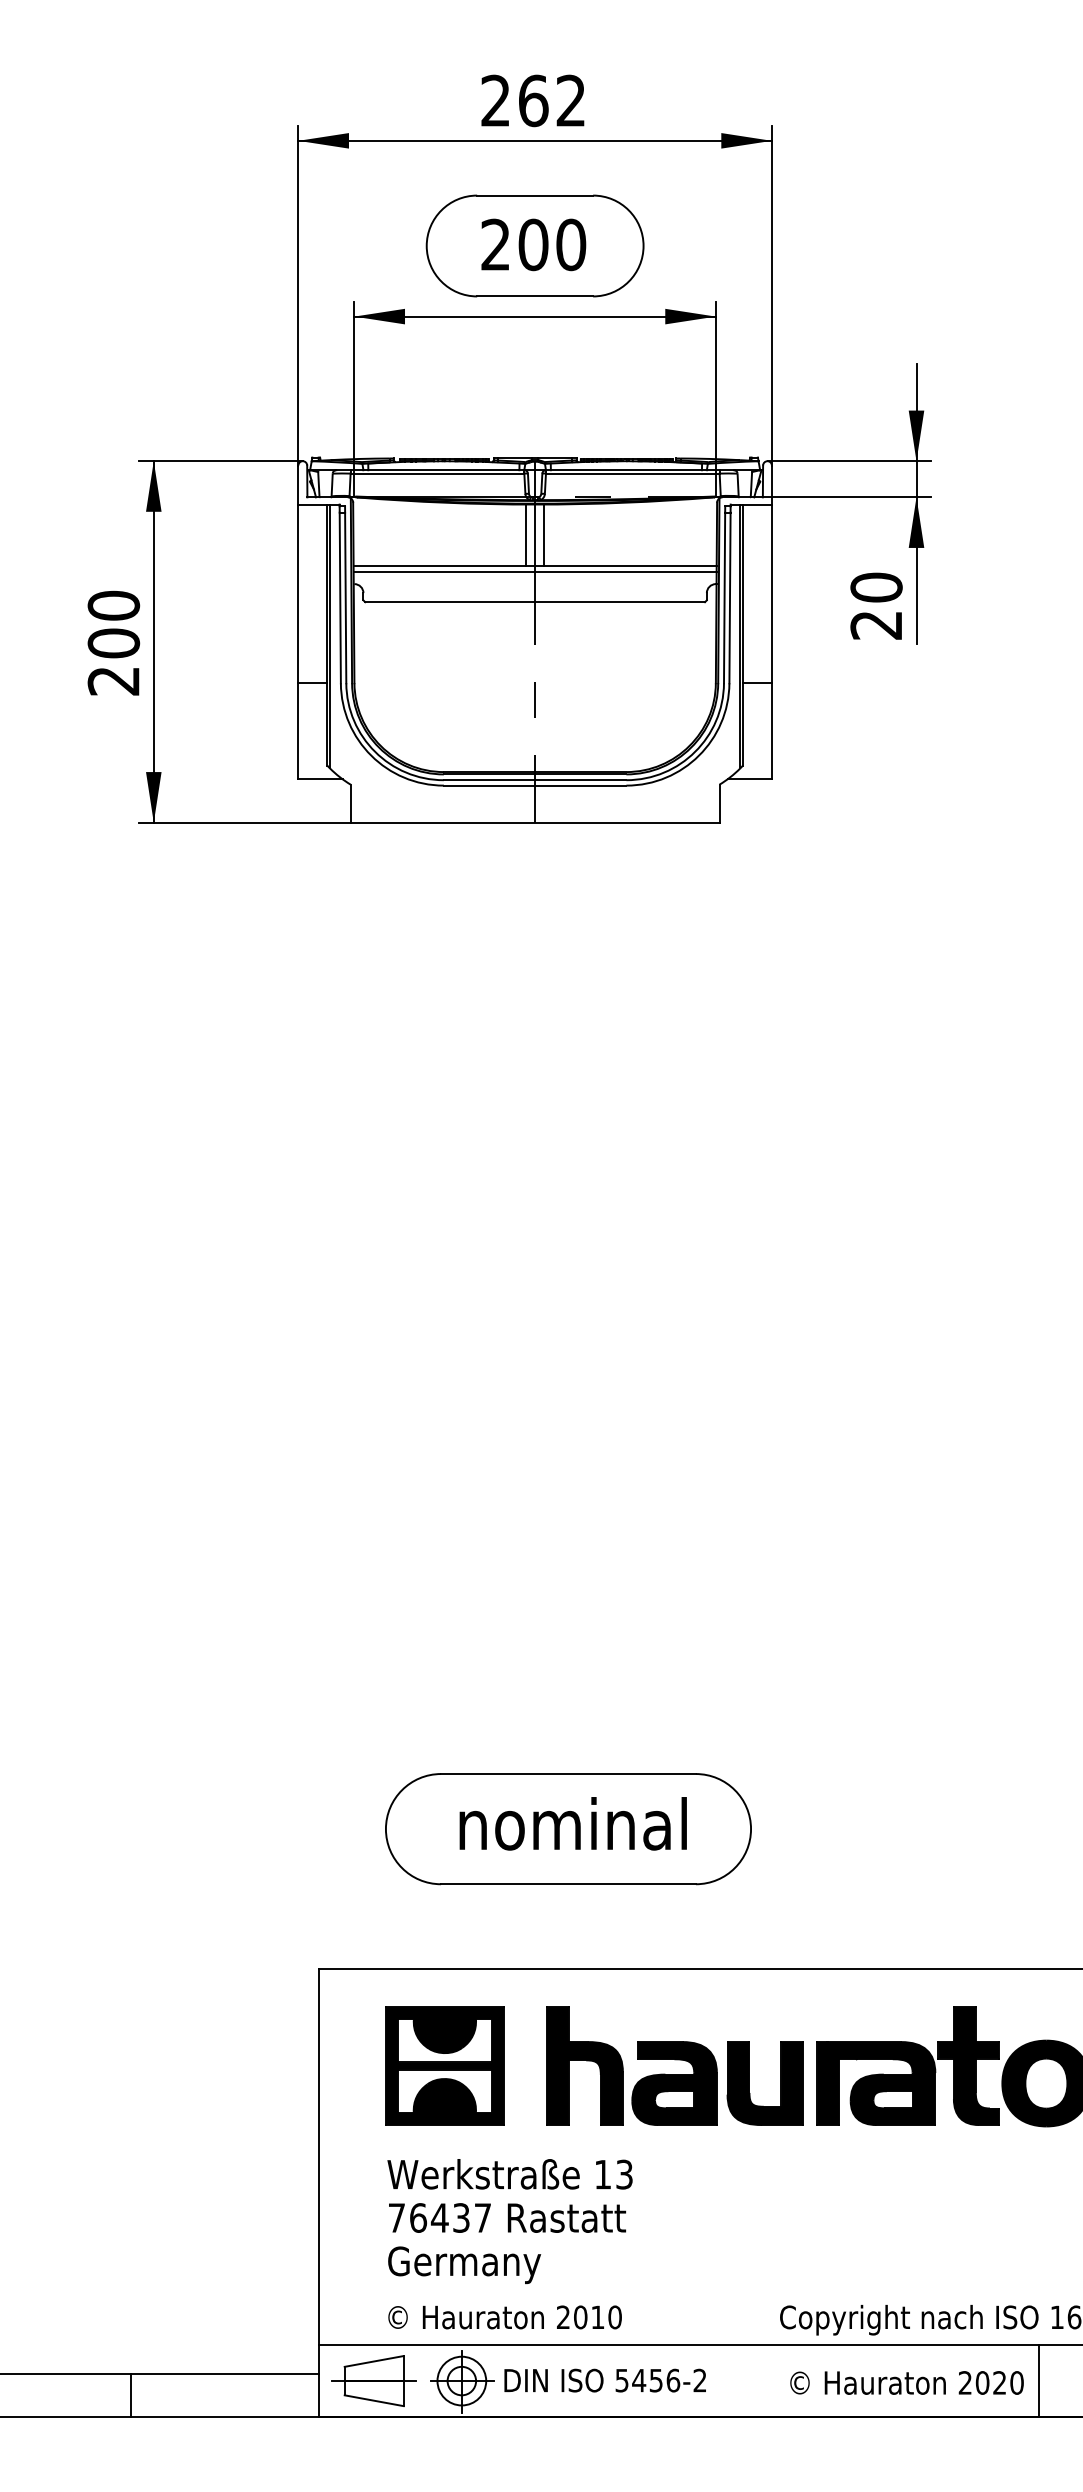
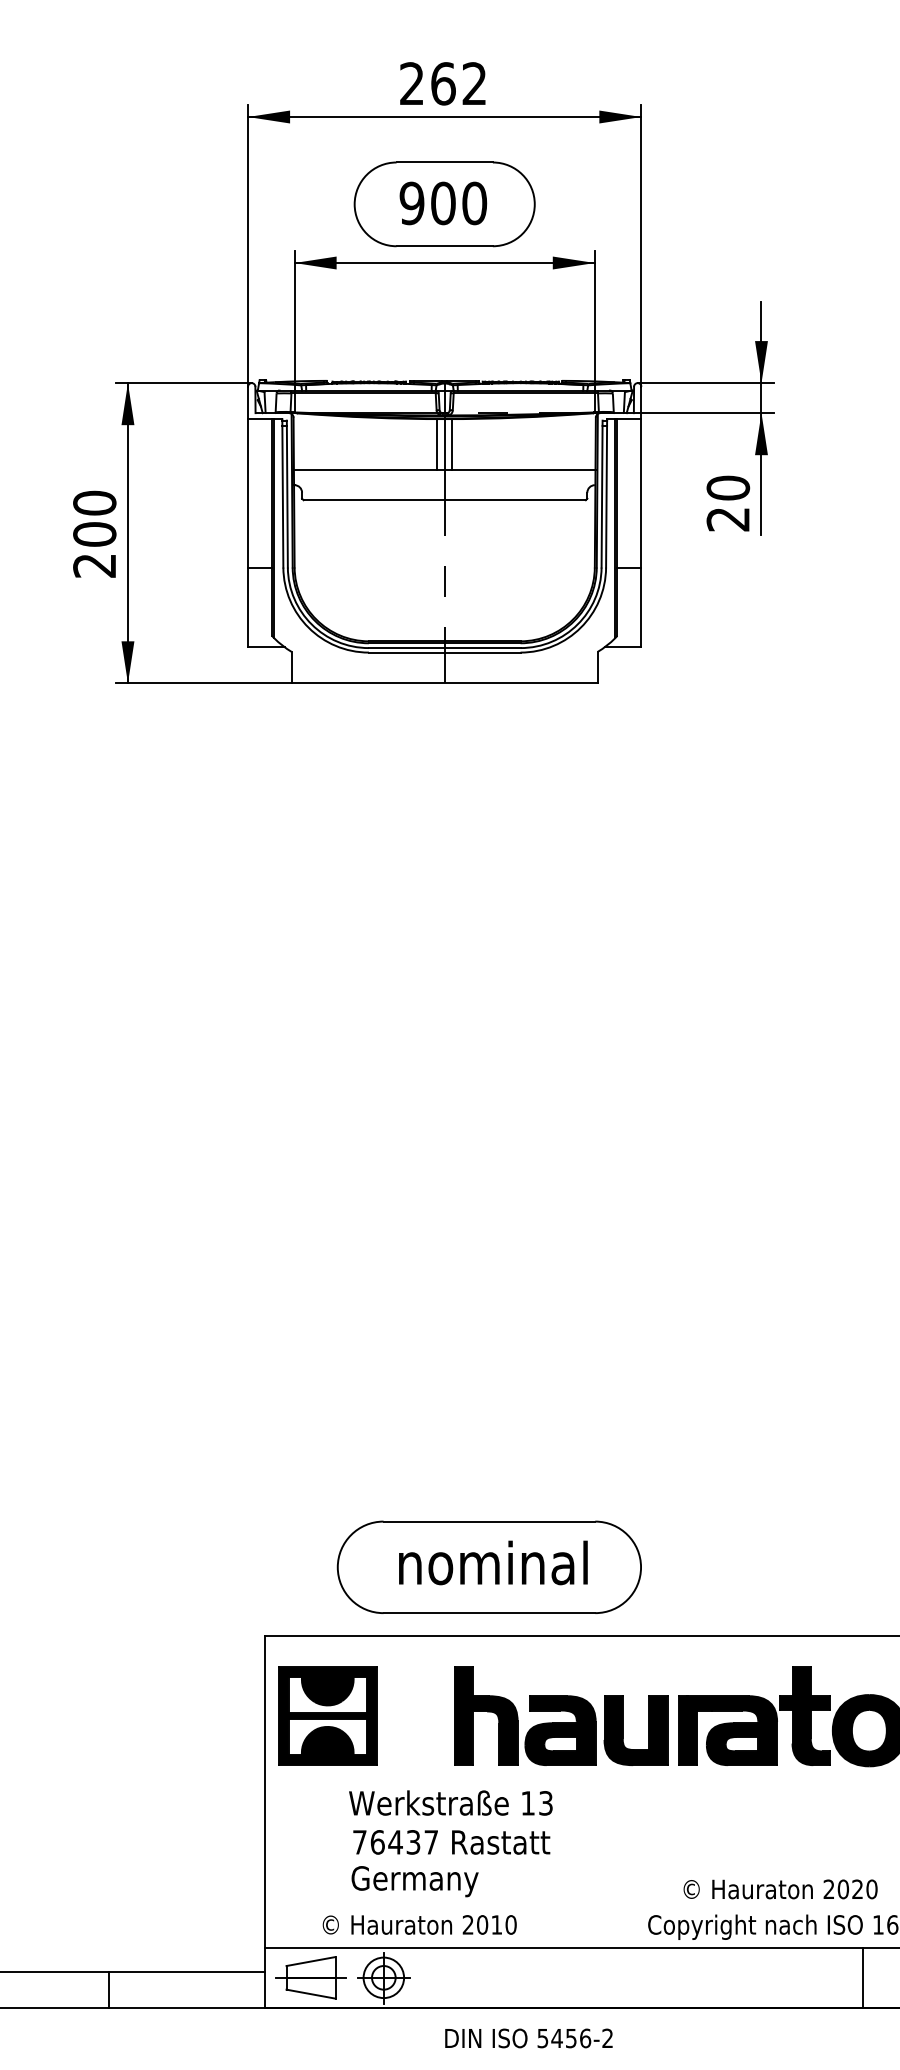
text: (495, 244) -> (411, 203), 200 -> 900
line: (534, 572) -> (444, 475), removed
part: (567, 1828) -> (488, 1566), moved
part: (444, 2065) -> (327, 1715), moved
text: (509, 2173) -> (450, 1802), moved
text: (507, 2218) -> (451, 1842), moved
text: (463, 2265) -> (414, 1881), moved
text: (604, 2380) -> (528, 2038), moved
text: (906, 2383) -> (780, 1889), moved

